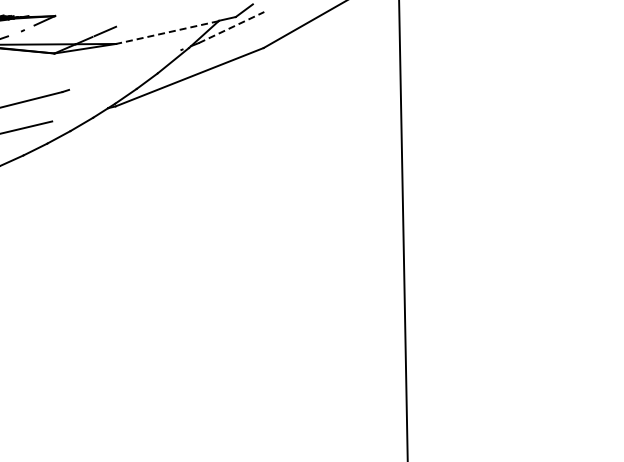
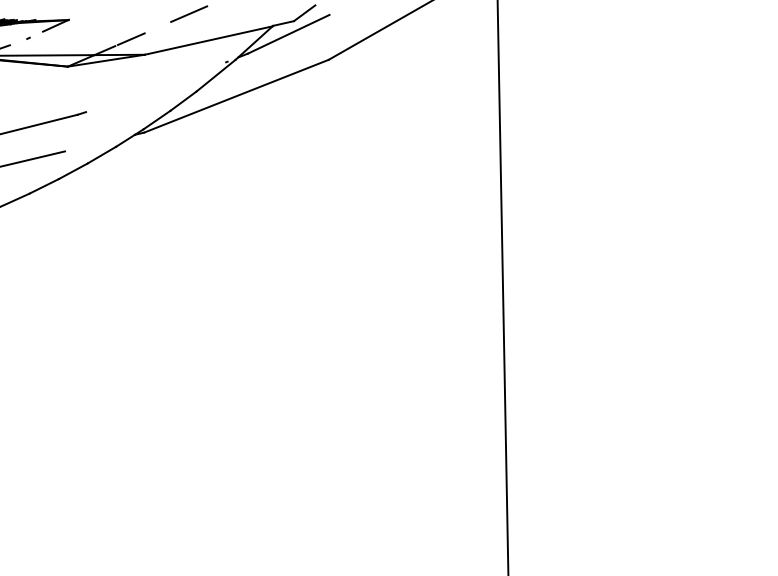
line: (151, 11) -> (188, 14), added
line: (232, 27) -> (289, 34), dashed -> solid
line: (167, 32) -> (208, 40), dashed -> solid

